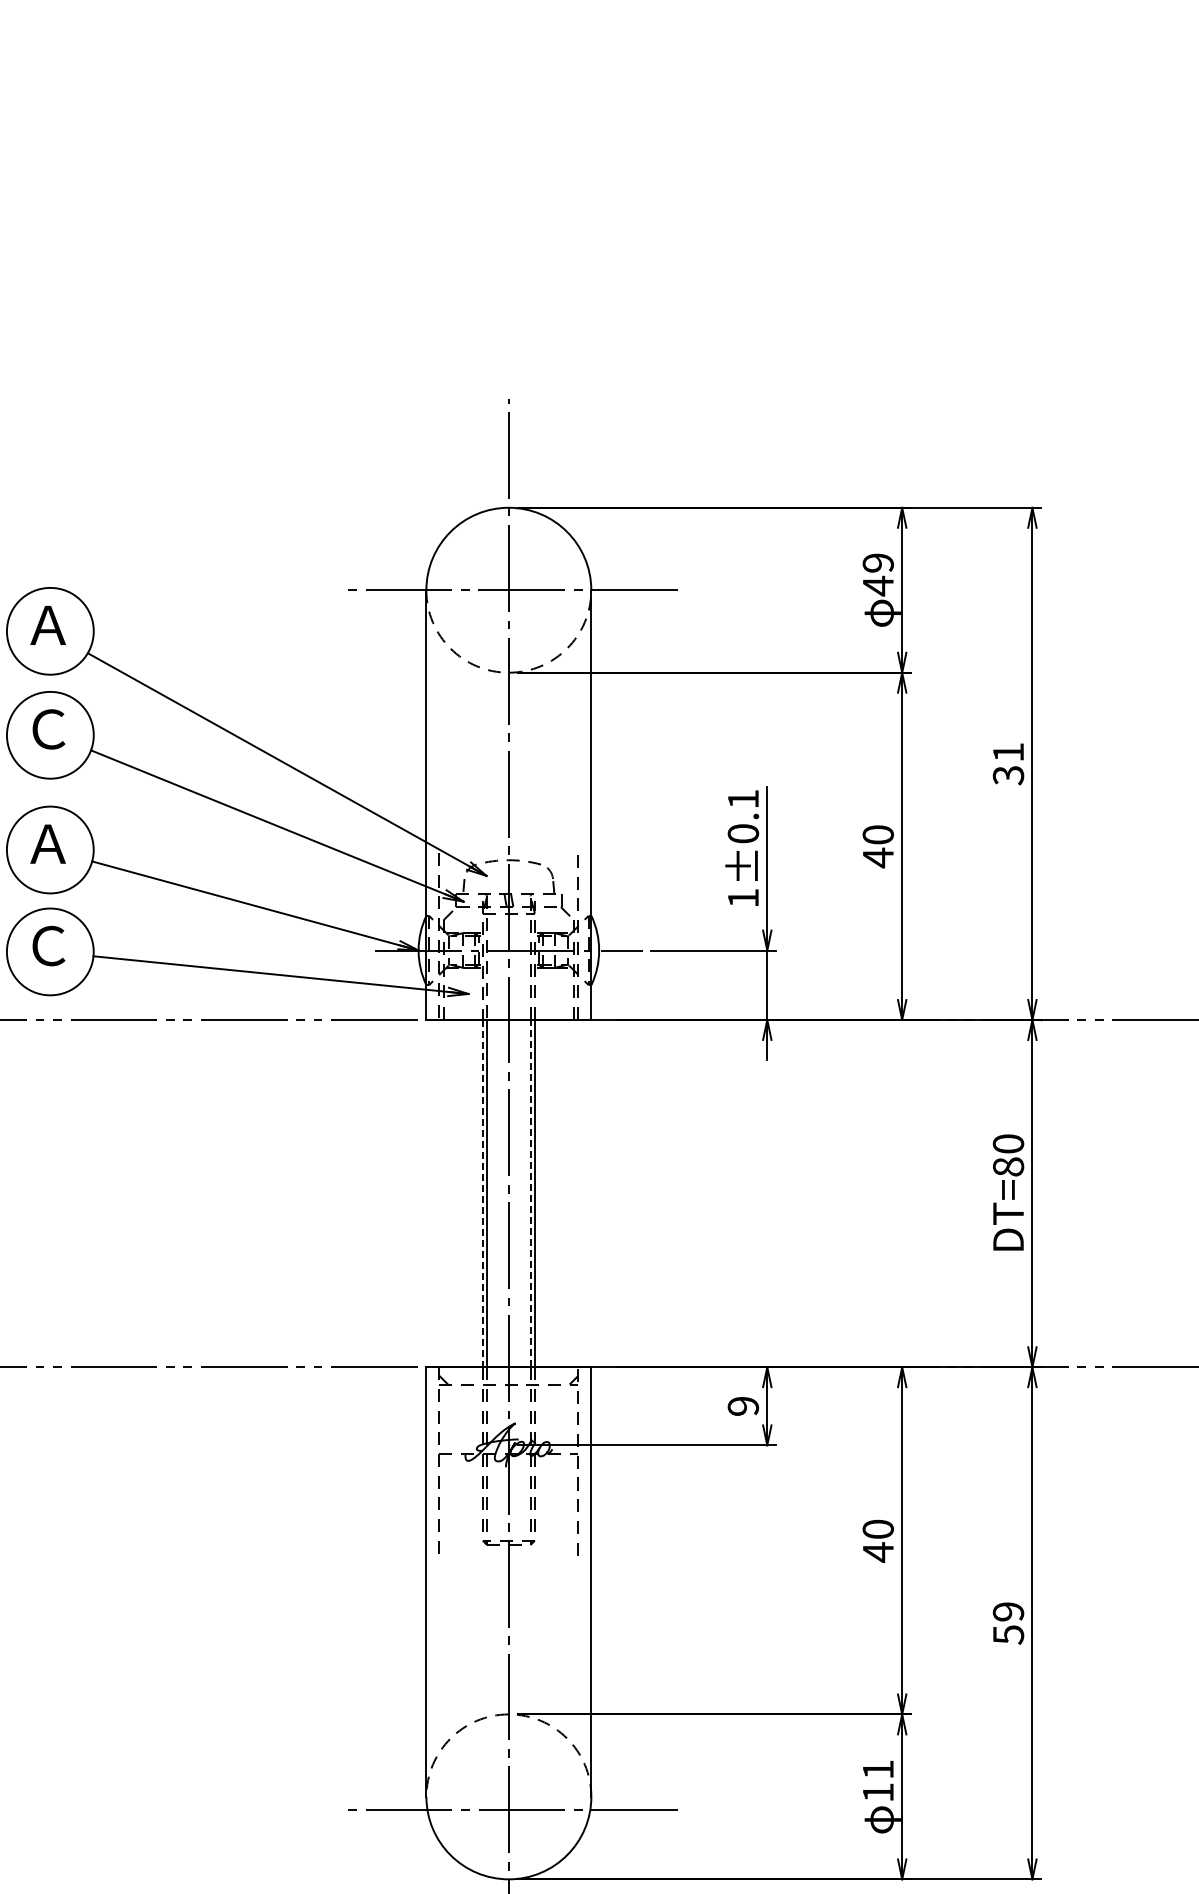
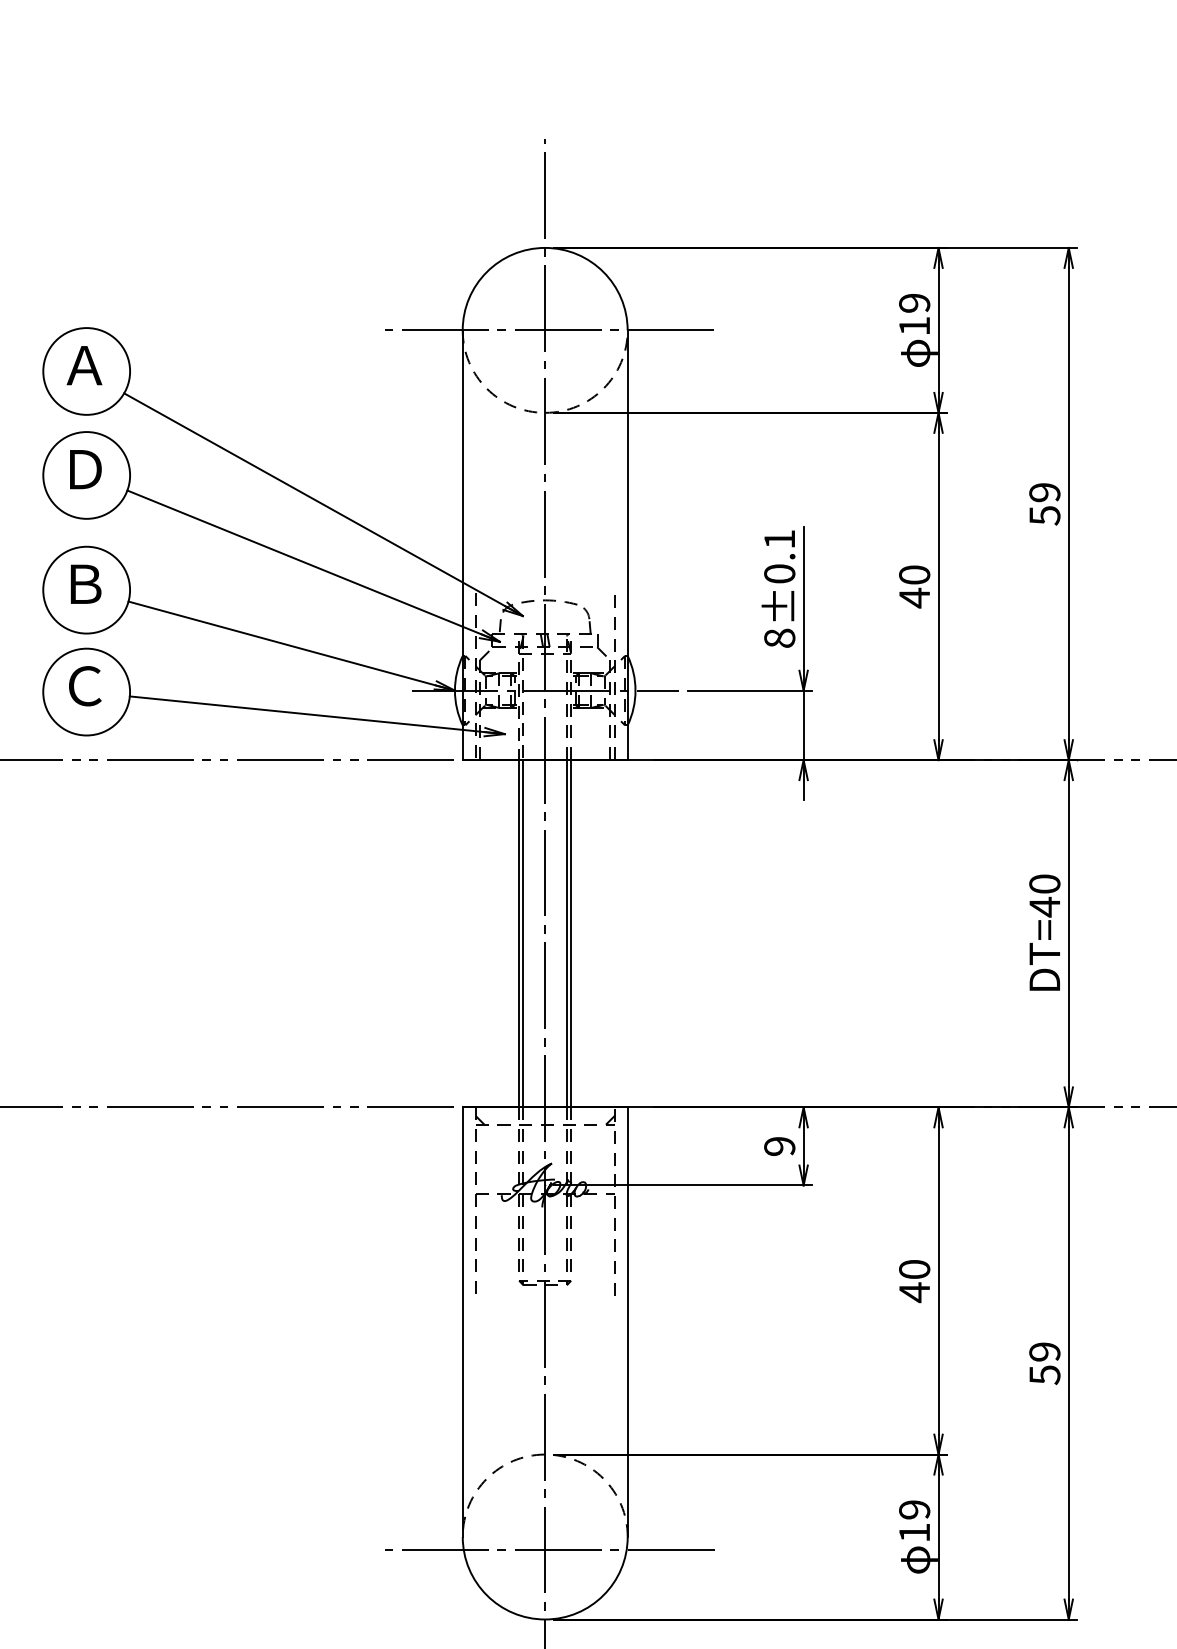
text: (878, 585) -> (914, 325), 49 -> 19
text: (48, 729) -> (84, 469), Ｃ -> Ｄ
text: (1008, 764) -> (1044, 504), 31 -> 59
text: (47, 843) -> (83, 583), Ａ -> Ｂ
text: (743, 897) -> (779, 637), 1±0.1 -> 8±0.1
text: (1008, 1166) -> (1044, 906), DT=80 -> DT=40
line: (482, 1193) -> (518, 933), dashed -> solid
line: (530, 1193) -> (566, 933), dashed -> solid
text: (877, 1769) -> (913, 1509), 11 -> 19

